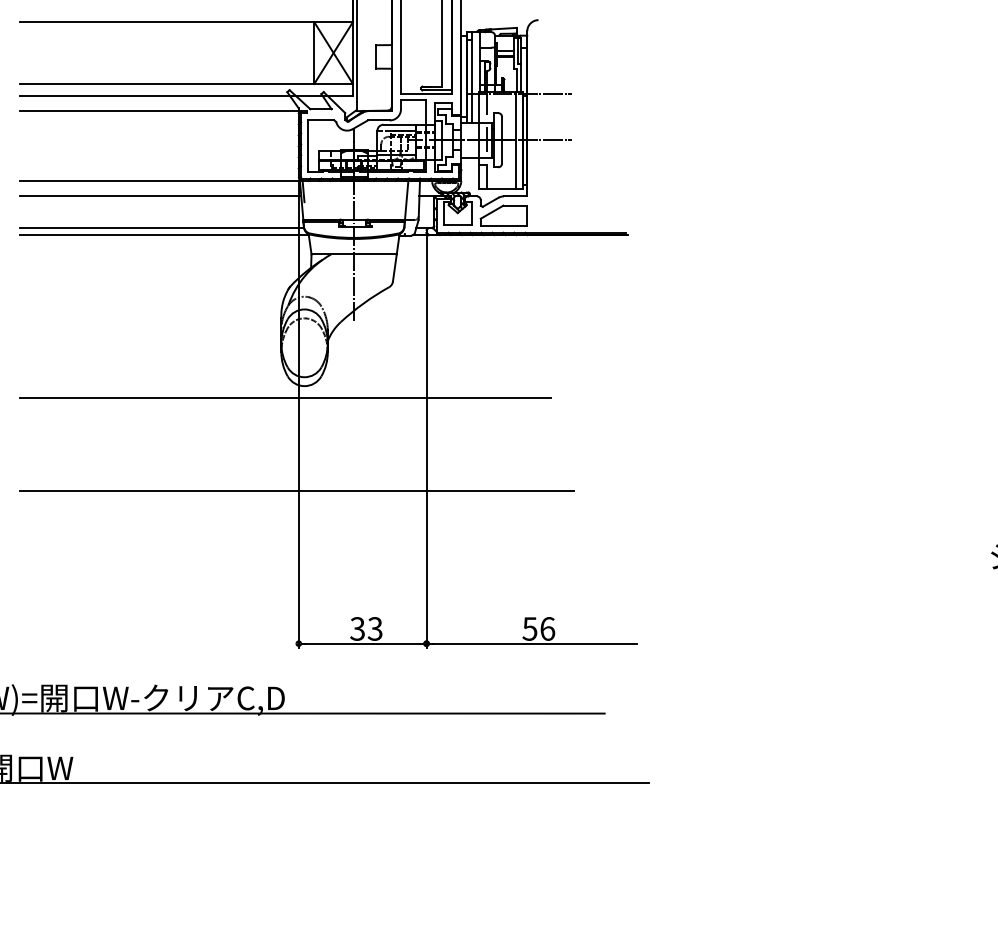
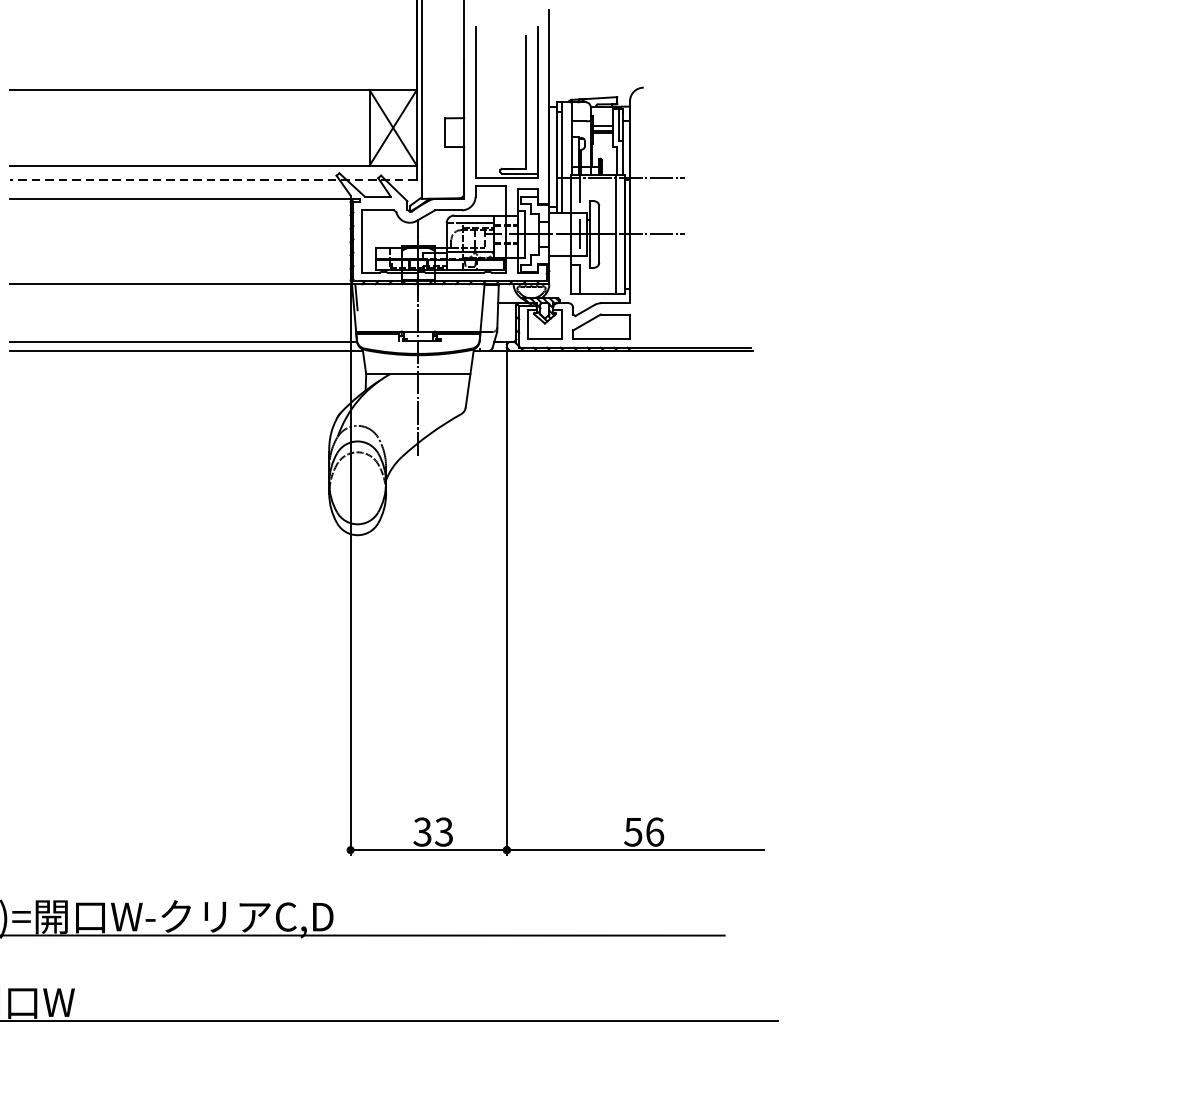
line: (186, 95) -> (213, 179), solid -> dashed
line: (160, 196) -> (181, 303), removed
line: (284, 397) -> (333, 549), removed
line: (296, 490) -> (347, 662), removed

